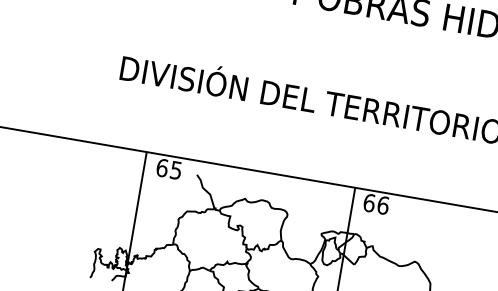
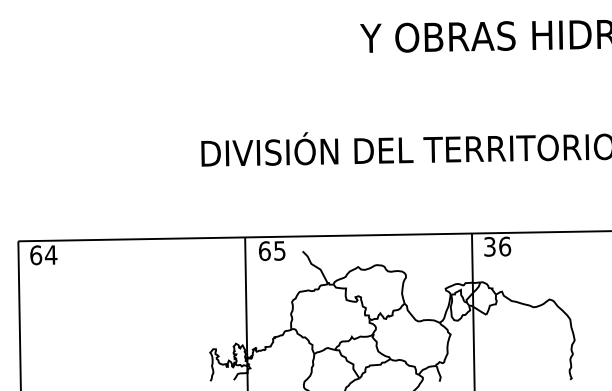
text: (369, 202) -> (489, 246), 66 -> 36

